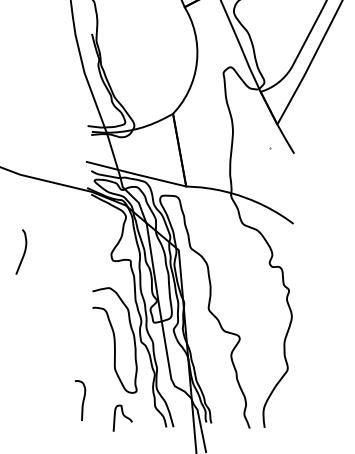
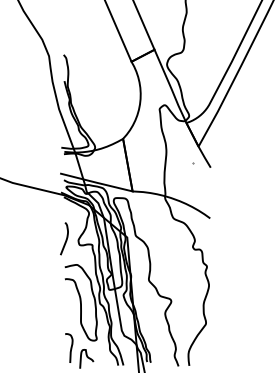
curve: (22, 252) -> (65, 239), moved
curve: (82, 399) -> (70, 347), moved

